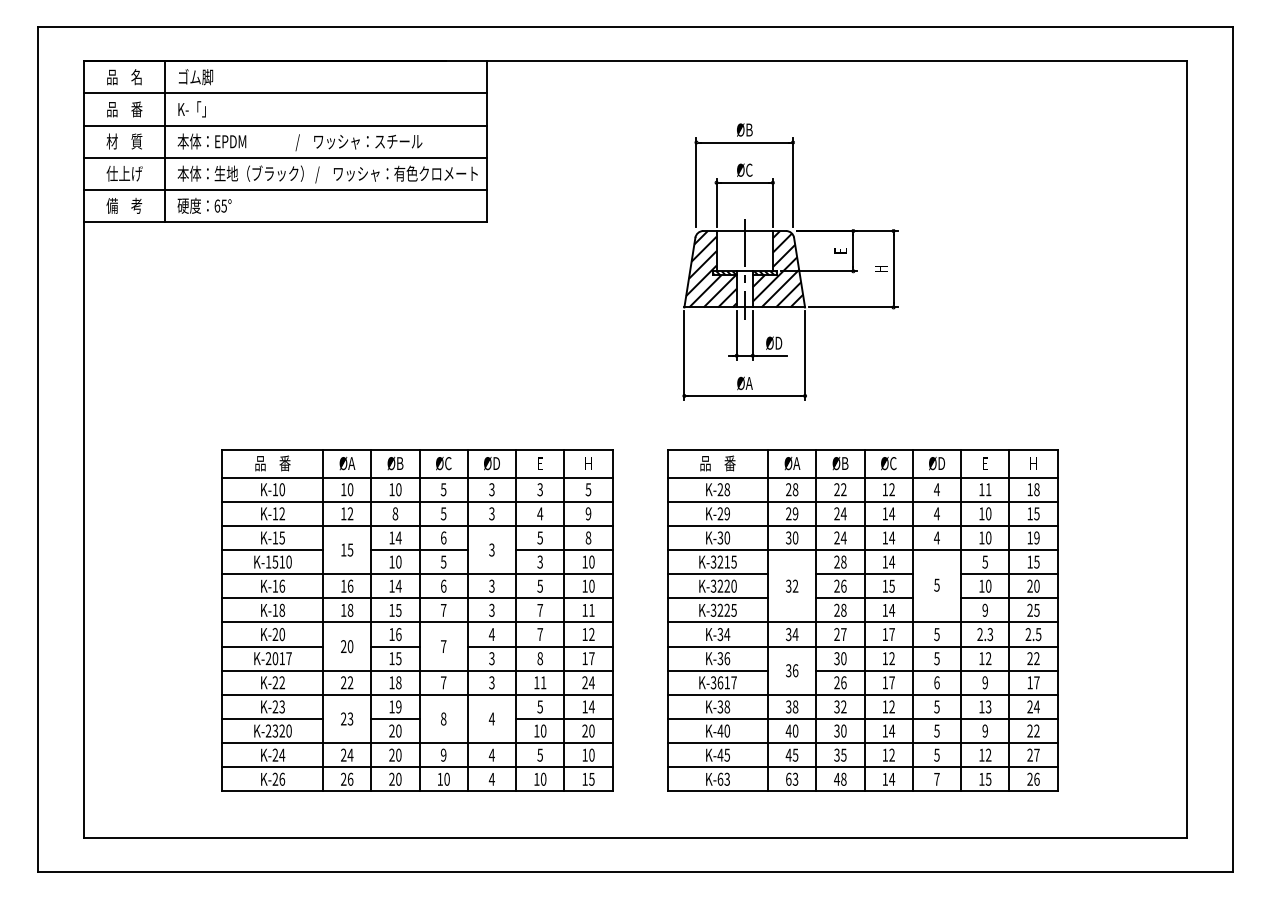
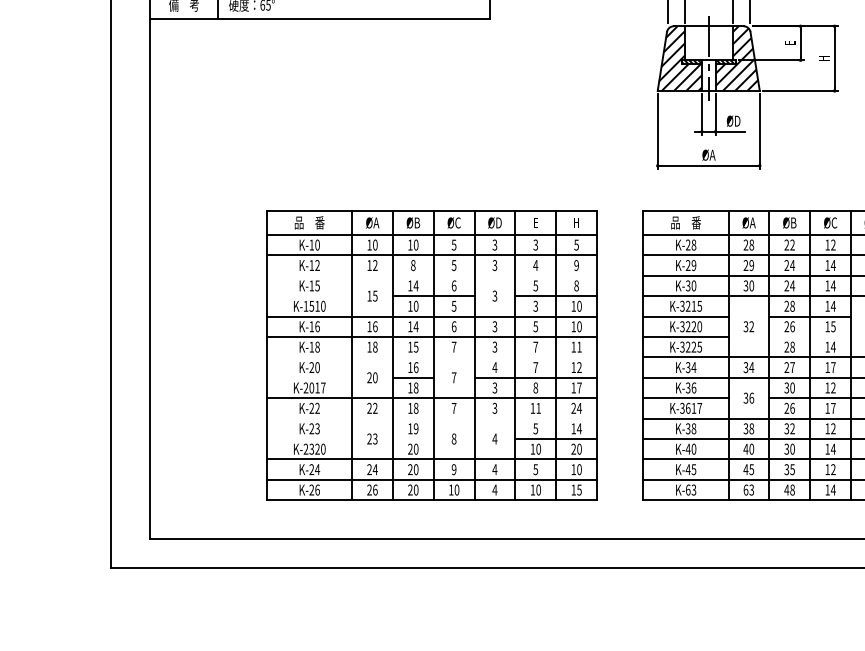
line: (417, 525) -> (431, 275), removed
line: (272, 550) -> (309, 296), removed
line: (864, 598) -> (810, 337), removed
line: (417, 622) -> (431, 357), removed
line: (272, 646) -> (309, 377), removed
text: (398, 658) -> (415, 387), 15 -> 18
line: (417, 694) -> (431, 418), removed
line: (272, 719) -> (309, 439), removed
line: (395, 719) -> (413, 439), removed

